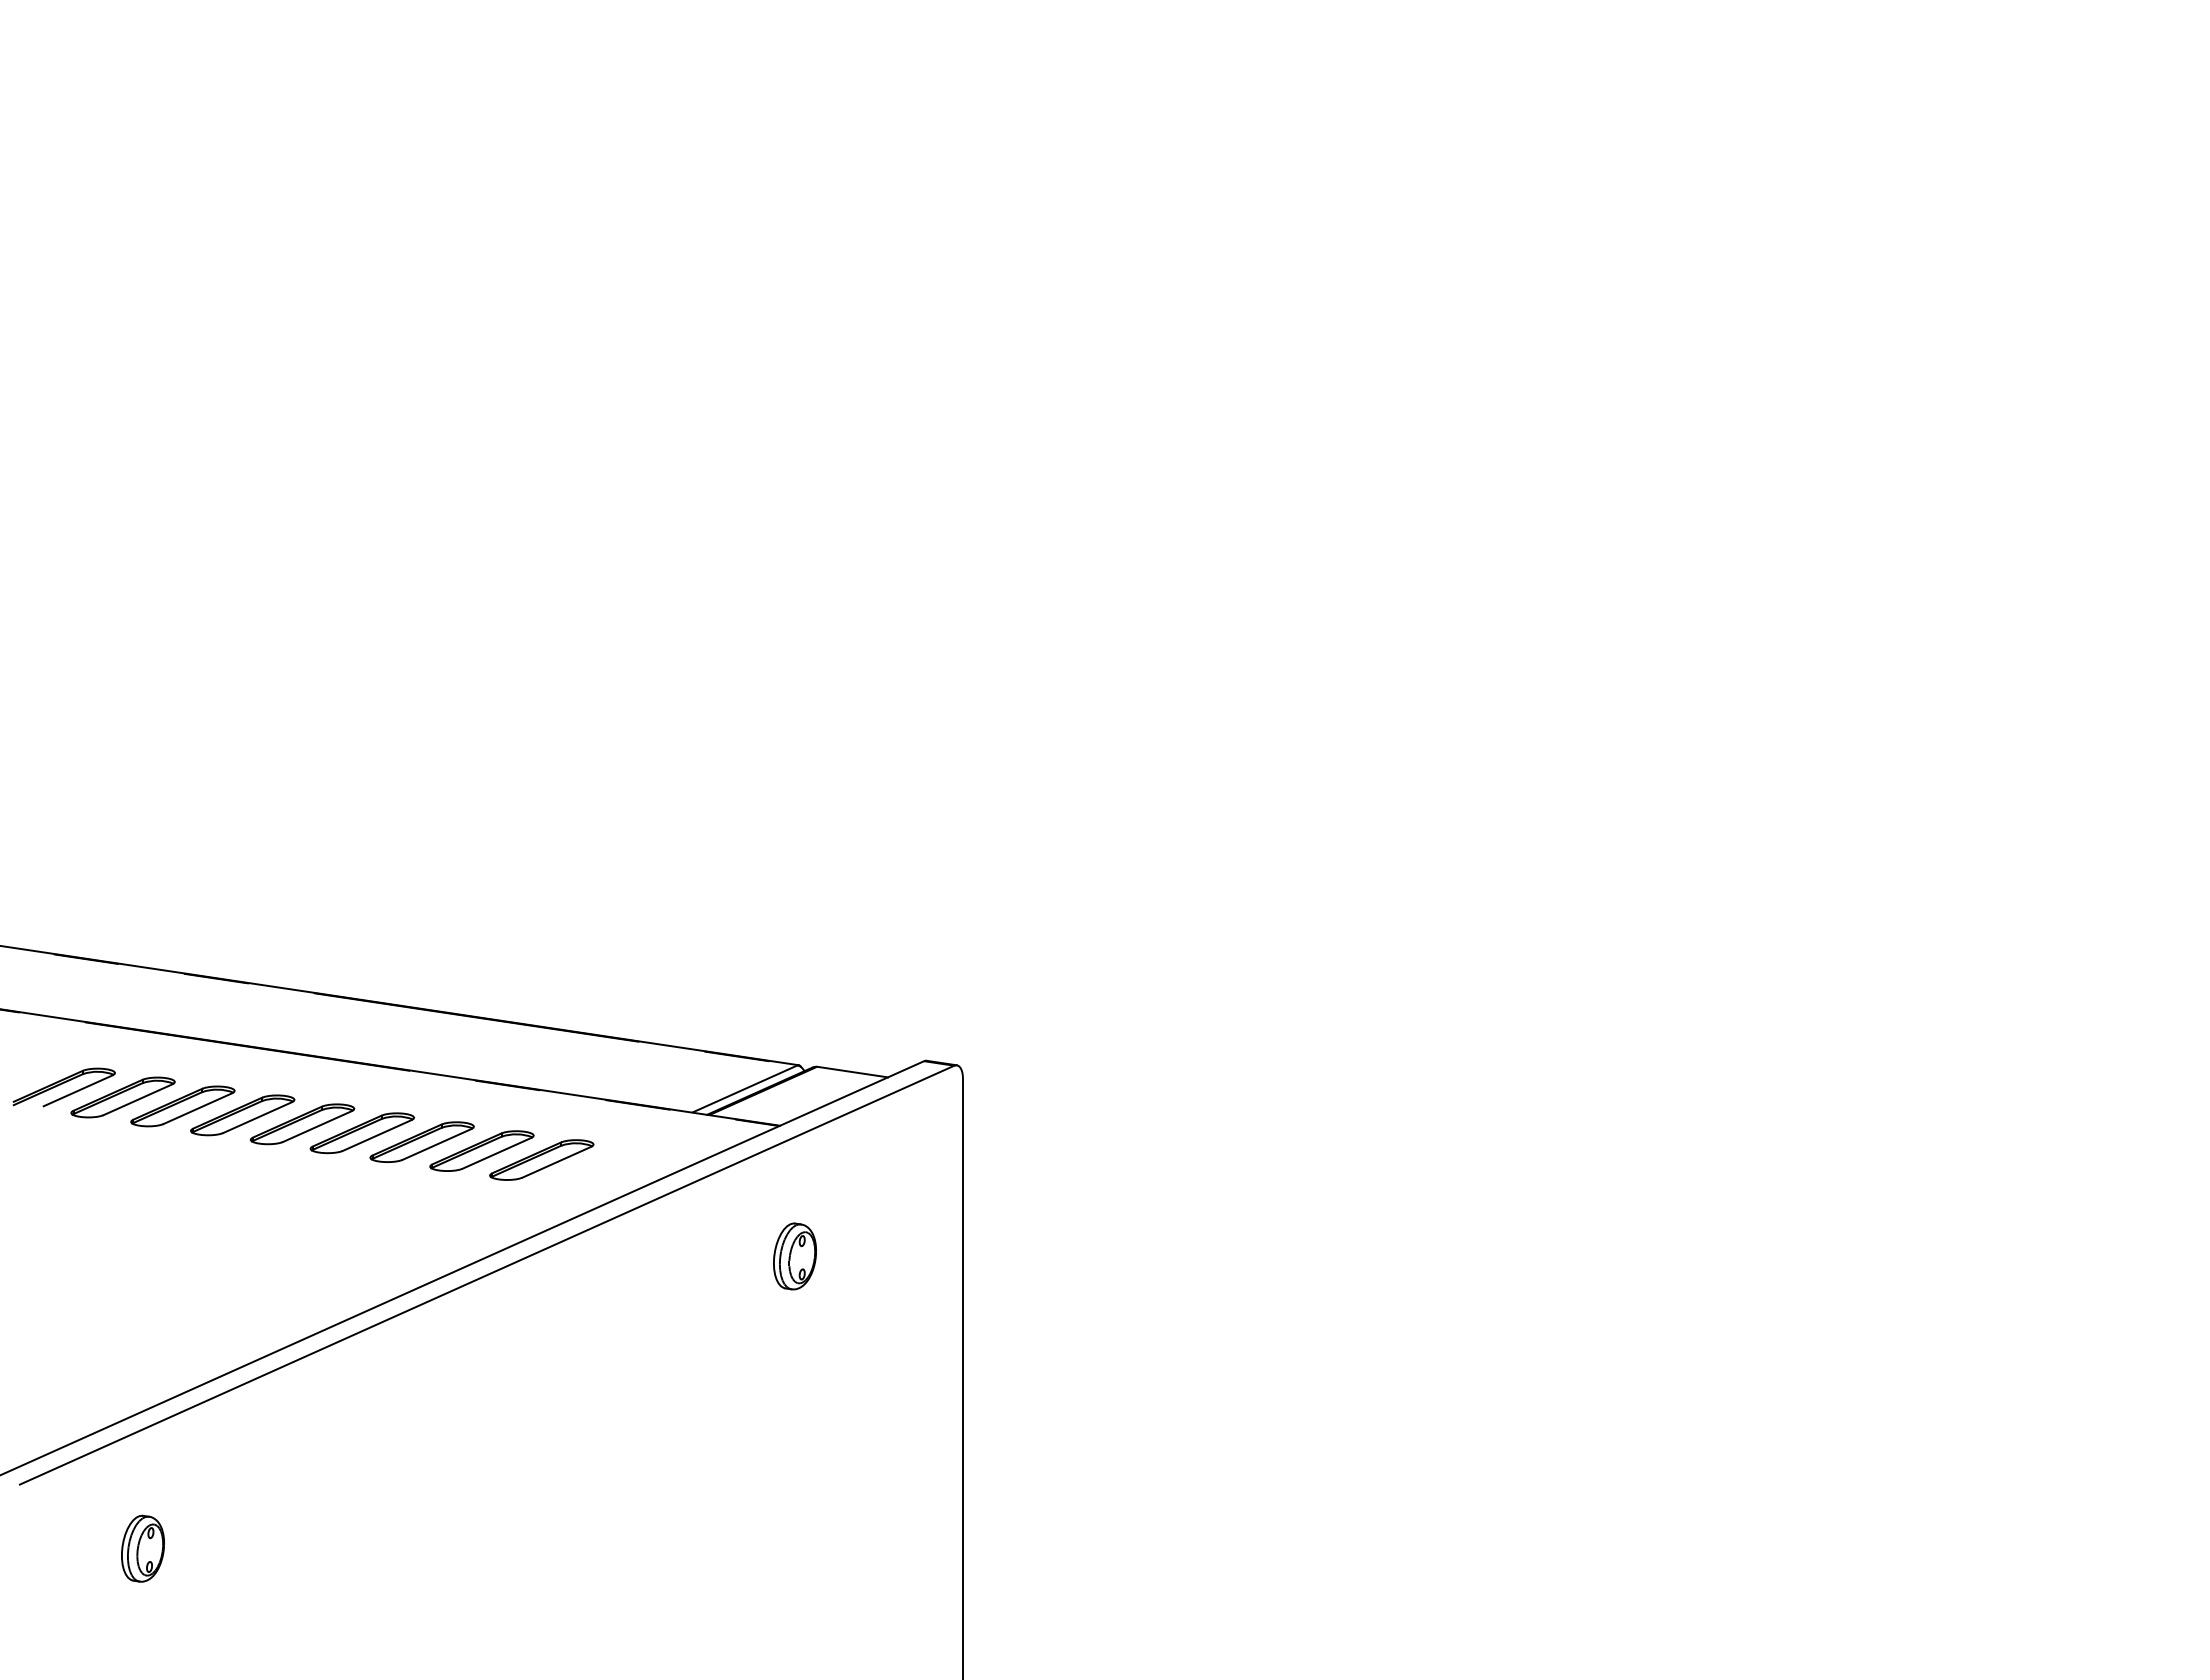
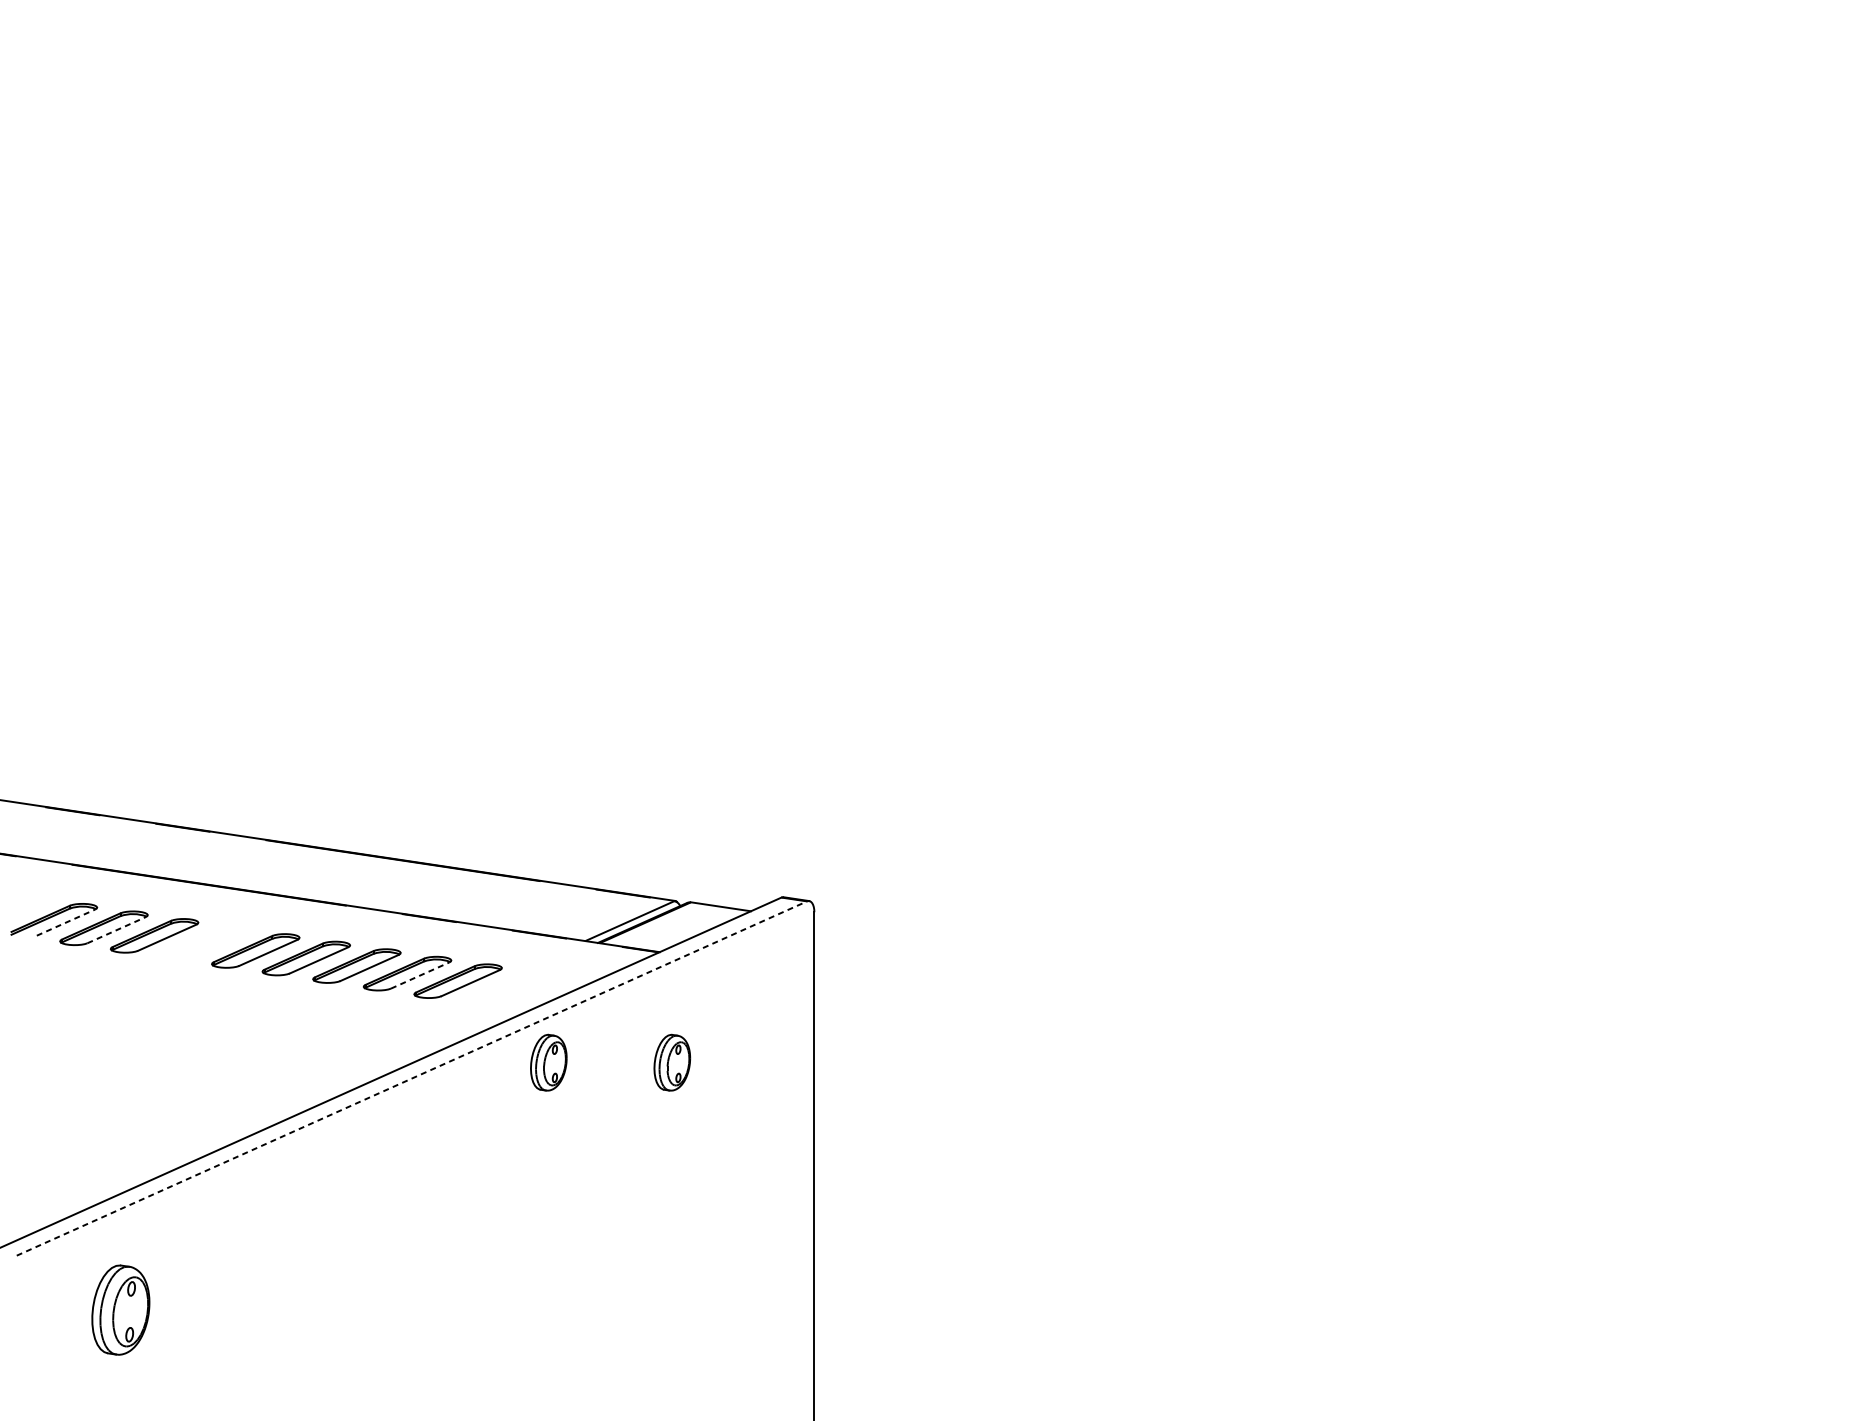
line: (78, 1090) -> (66, 922), solid -> dashed
line: (138, 1099) -> (117, 929), solid -> dashed
part: (242, 1115) -> (204, 943), removed
line: (496, 1153) -> (419, 975), solid -> dashed
part: (648, 1256) -> (548, 1062), added
line: (487, 1275) -> (412, 1078), solid -> dashed
part: (142, 1548) -> (120, 1309), size x1.6

